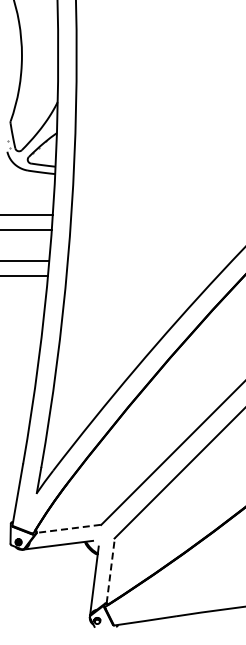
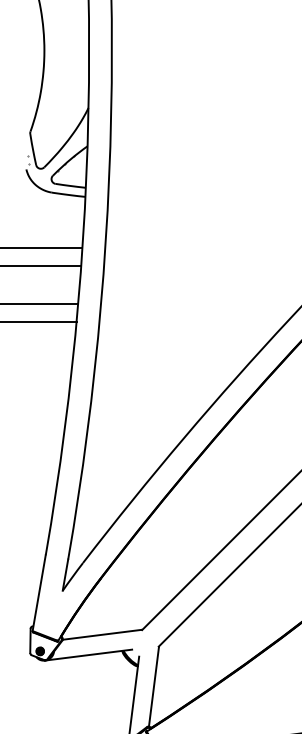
line: (68, 528) -> (101, 634), dashed -> solid
line: (110, 570) -> (153, 686), dashed -> solid

